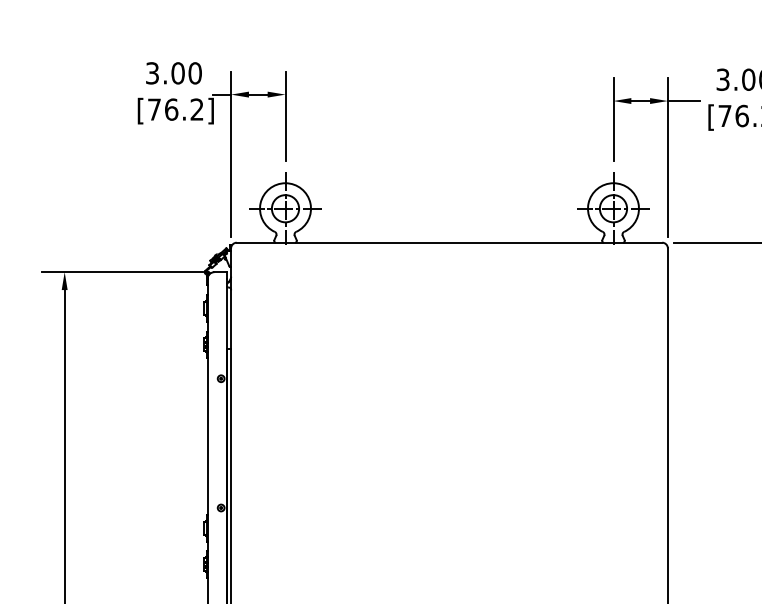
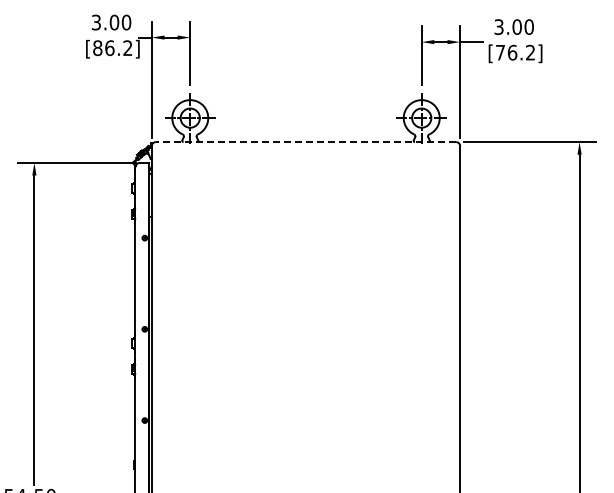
text: (154, 110) -> (97, 48), [76.2] -> [86.2]
line: (448, 243) -> (305, 142), solid -> dashed

